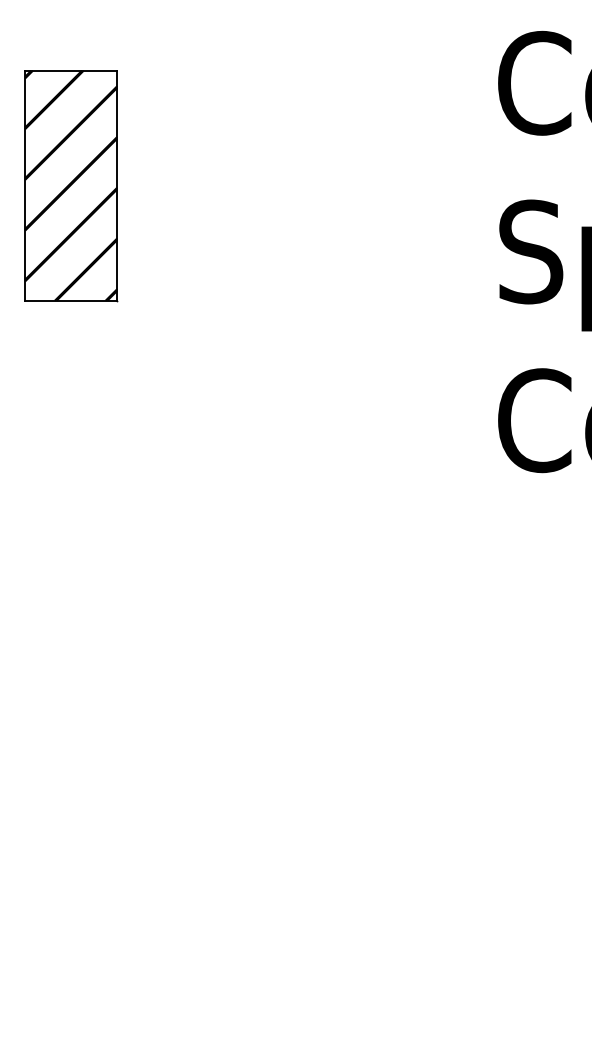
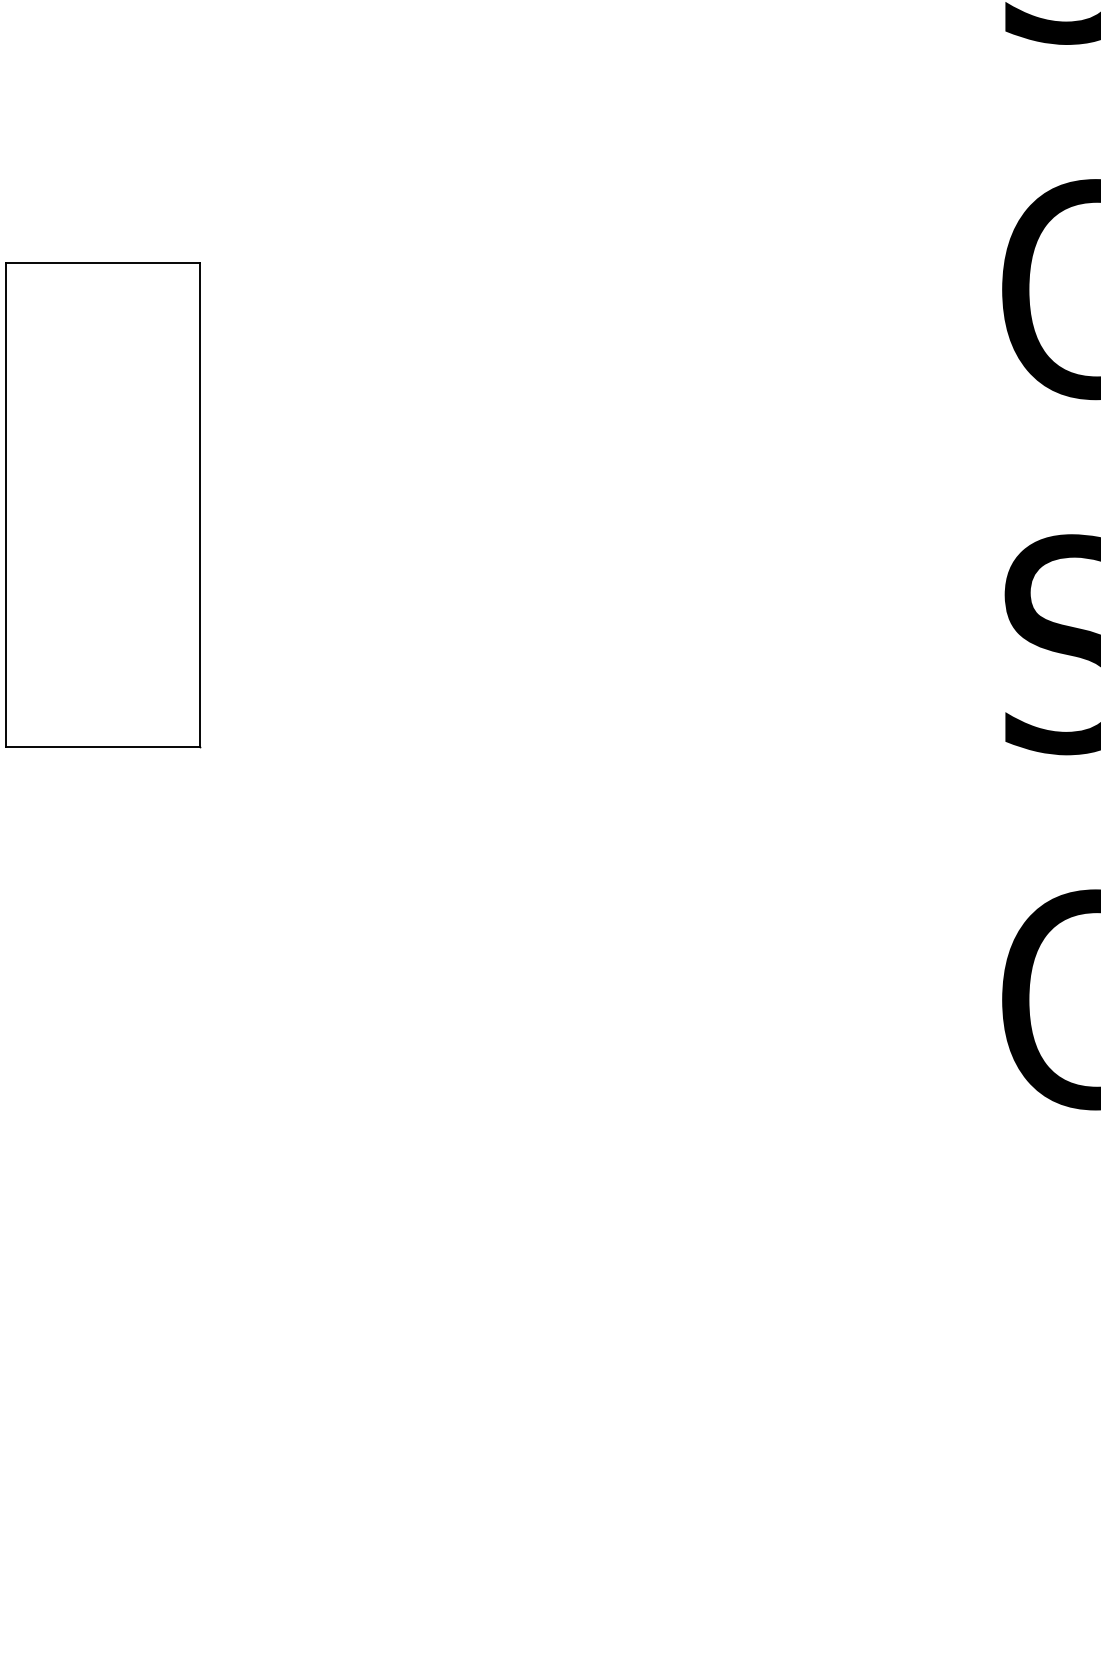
hatch: (71, 185) -> (103, 504), removed

